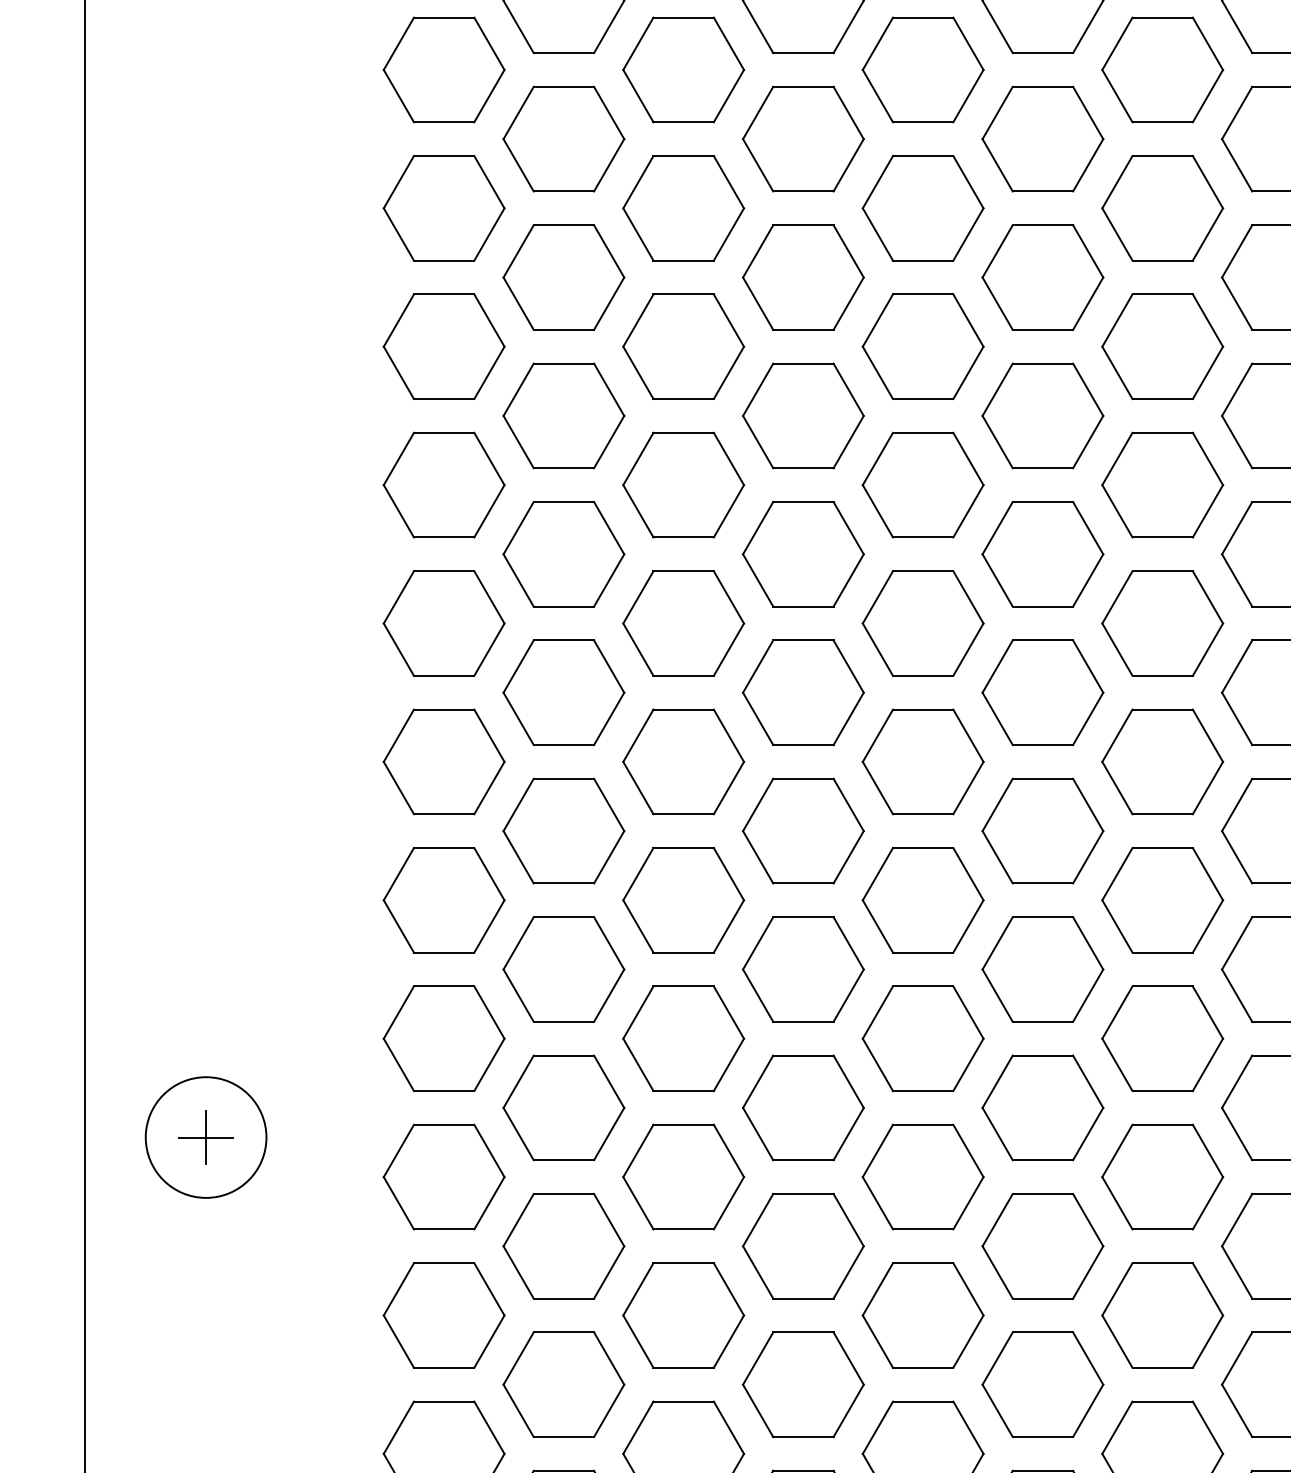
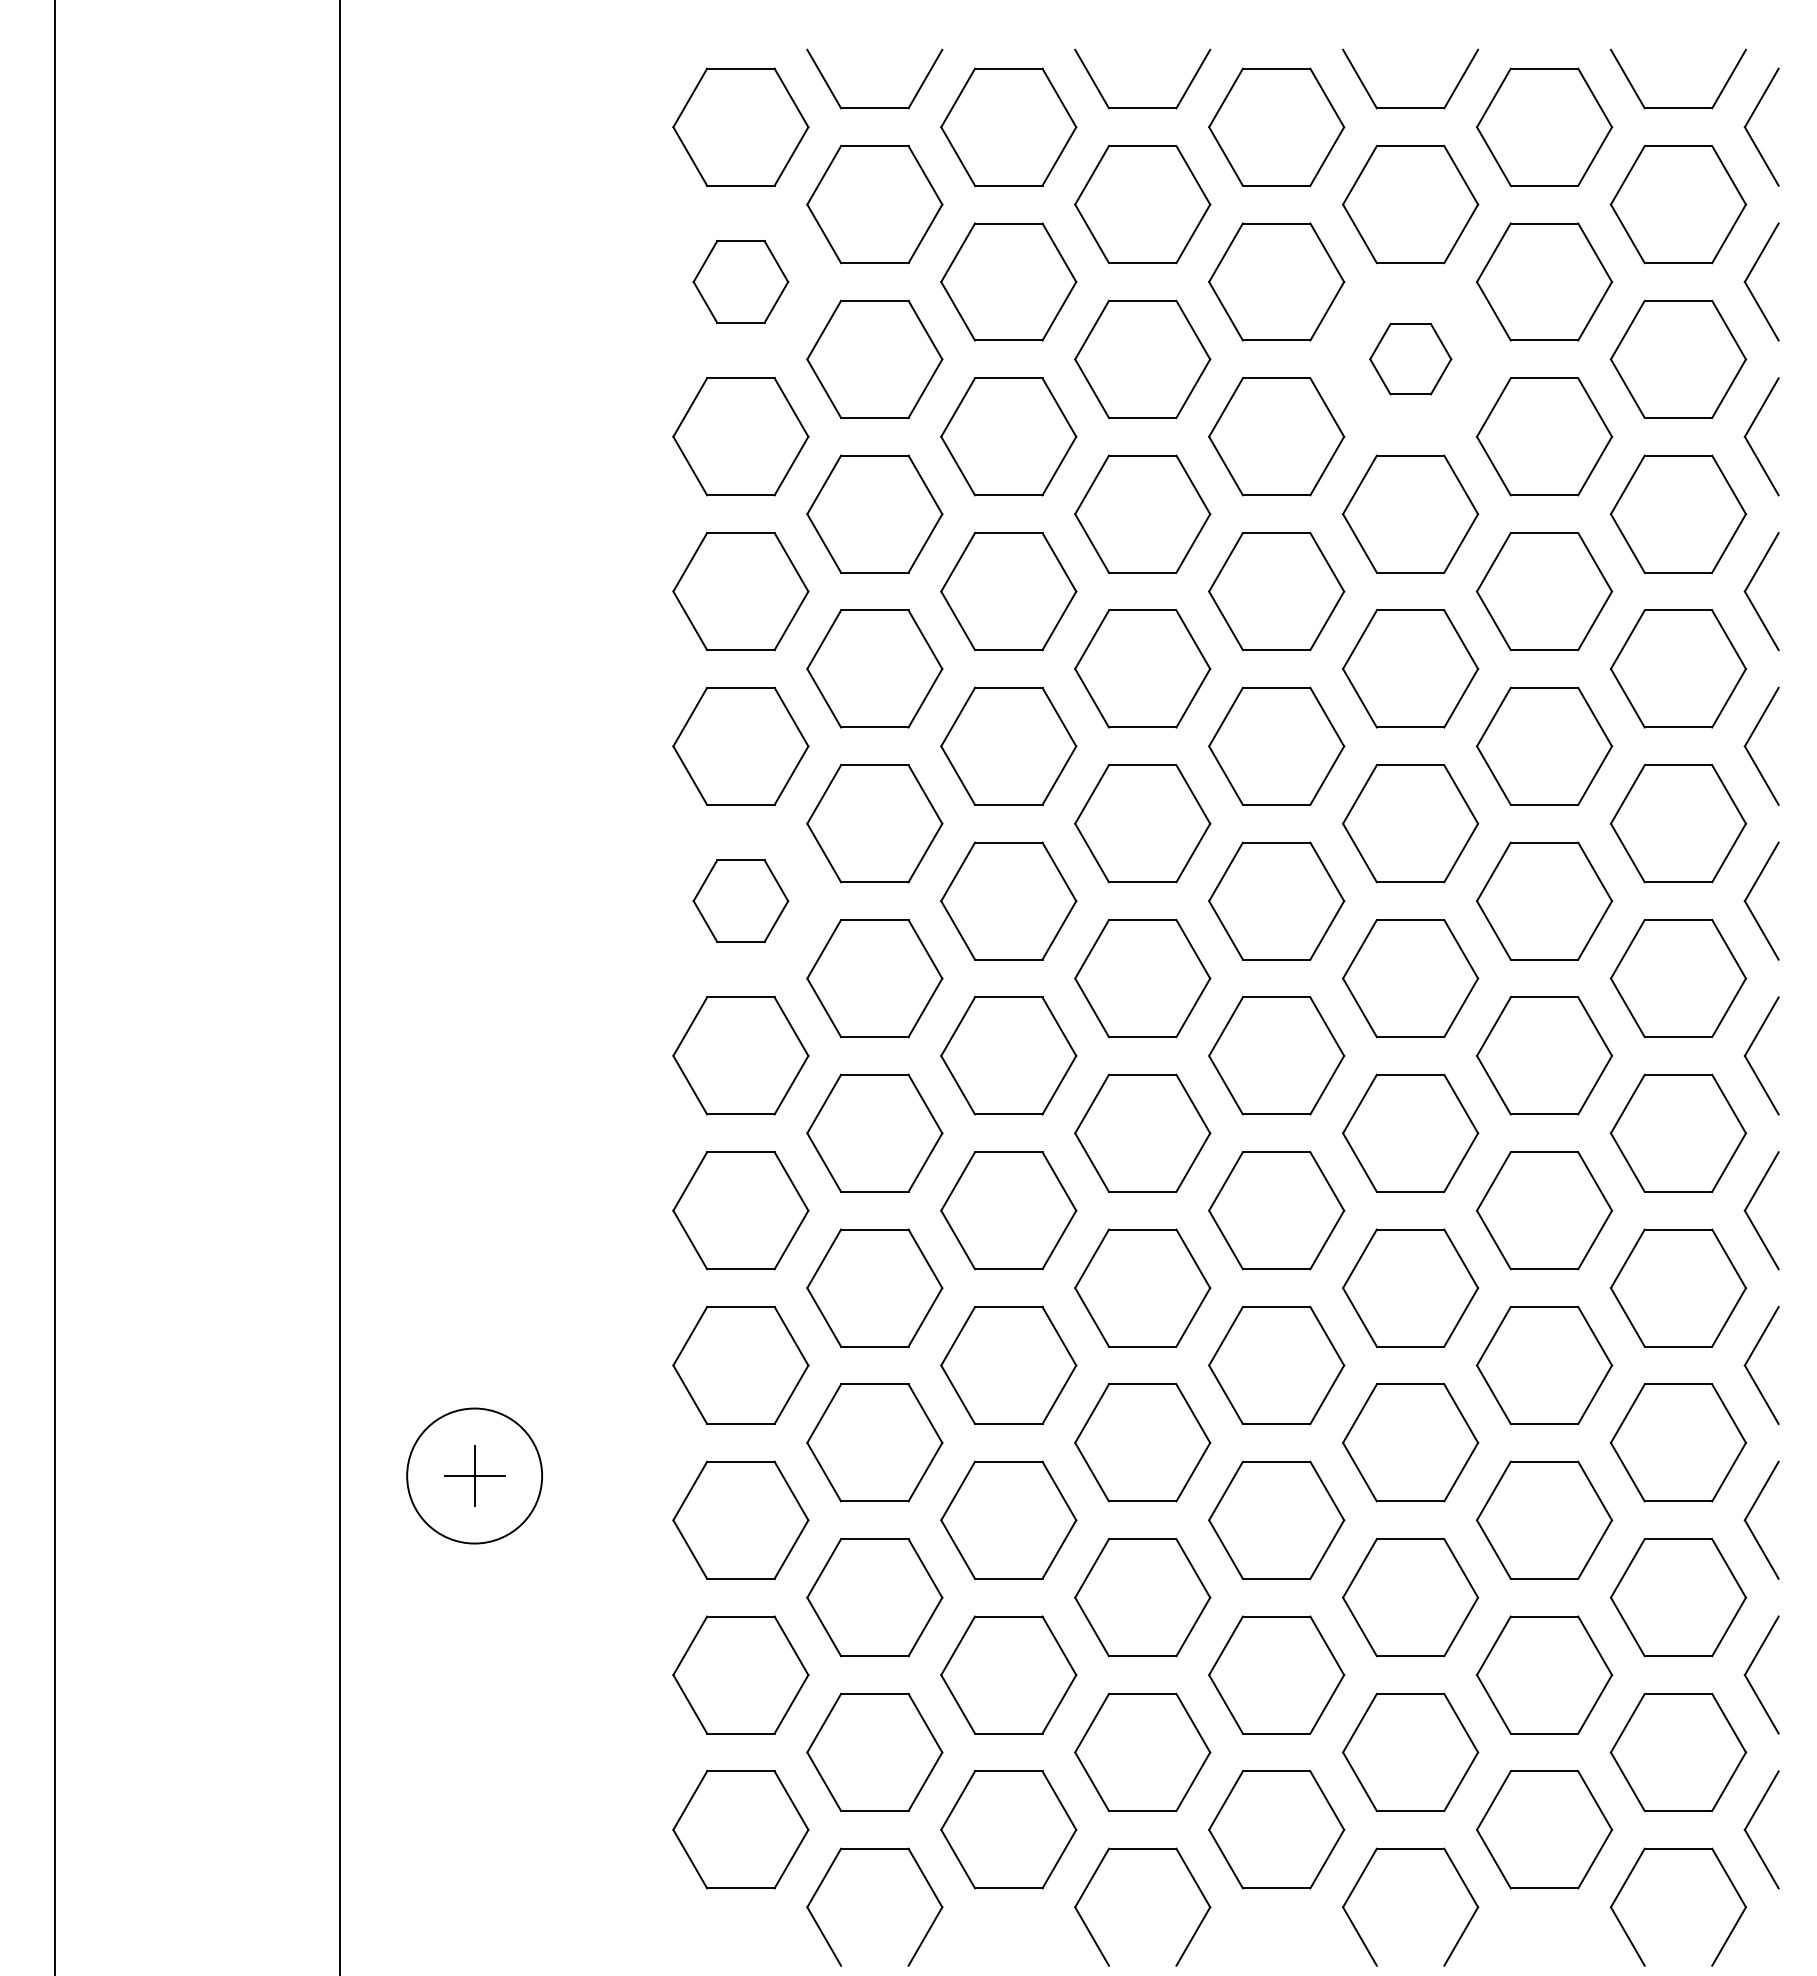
part: (443, 69) -> (740, 281), size x0.7
part: (1042, 138) -> (1410, 358), size x0.6
part: (443, 622) -> (740, 900), size x0.7

